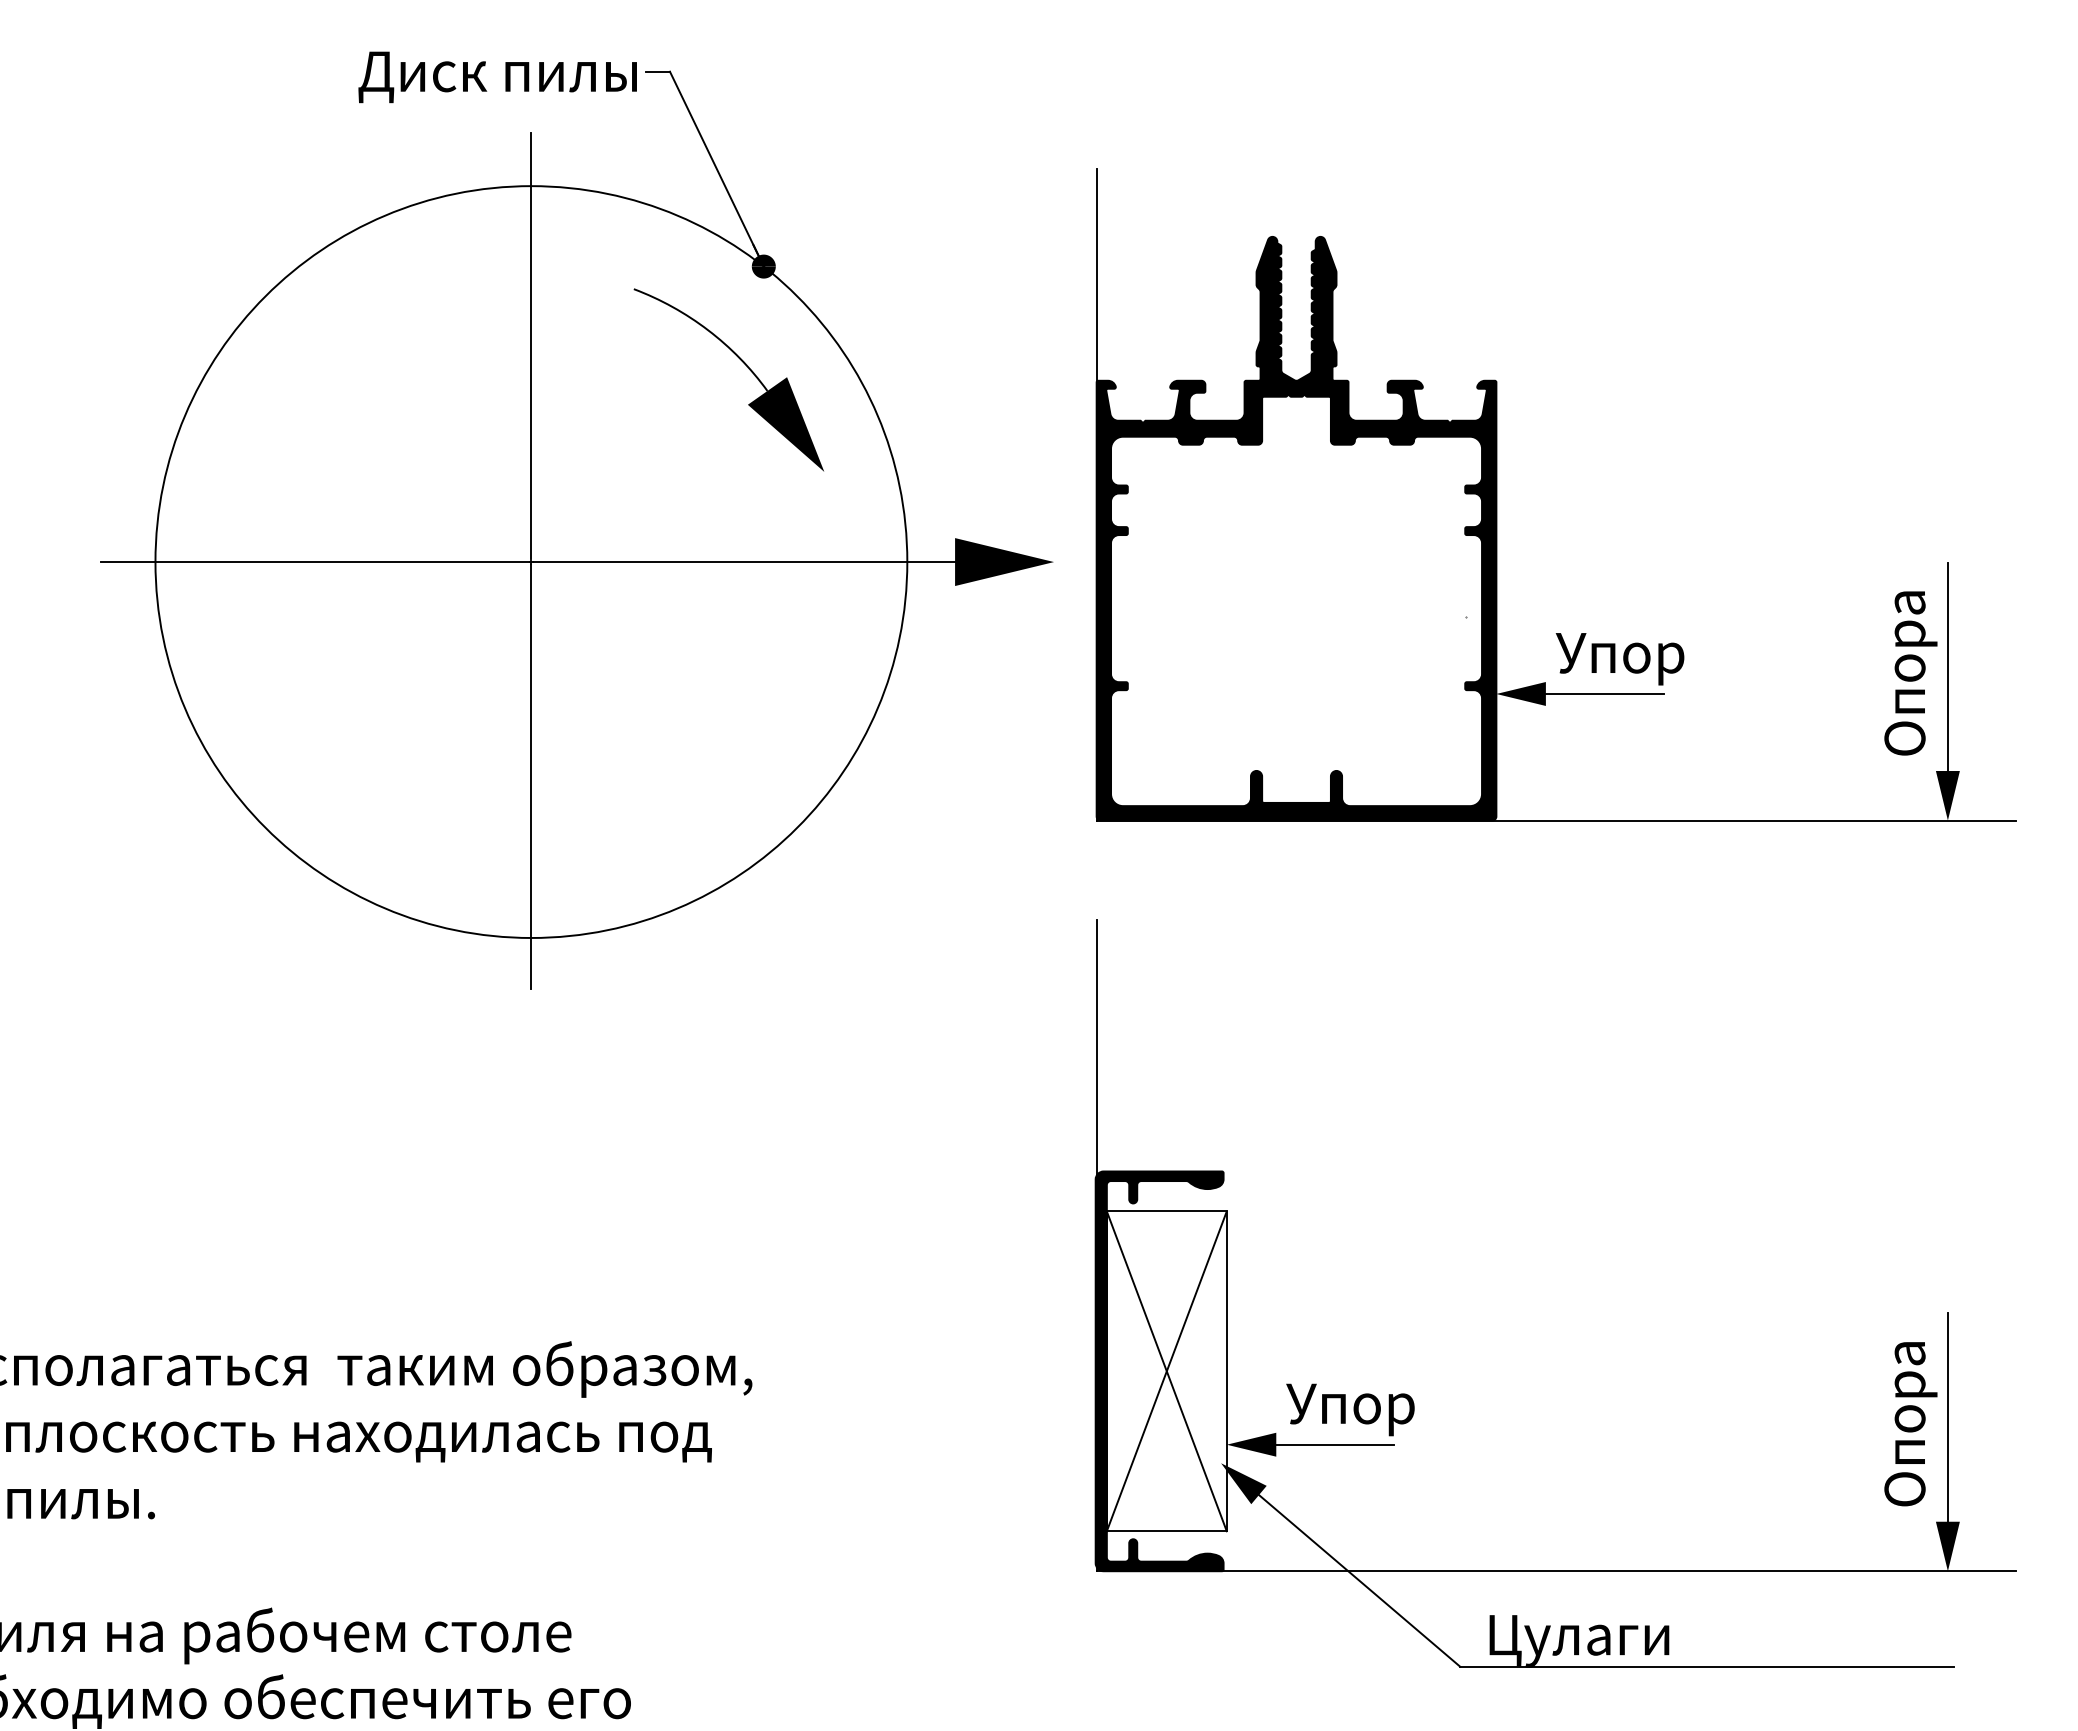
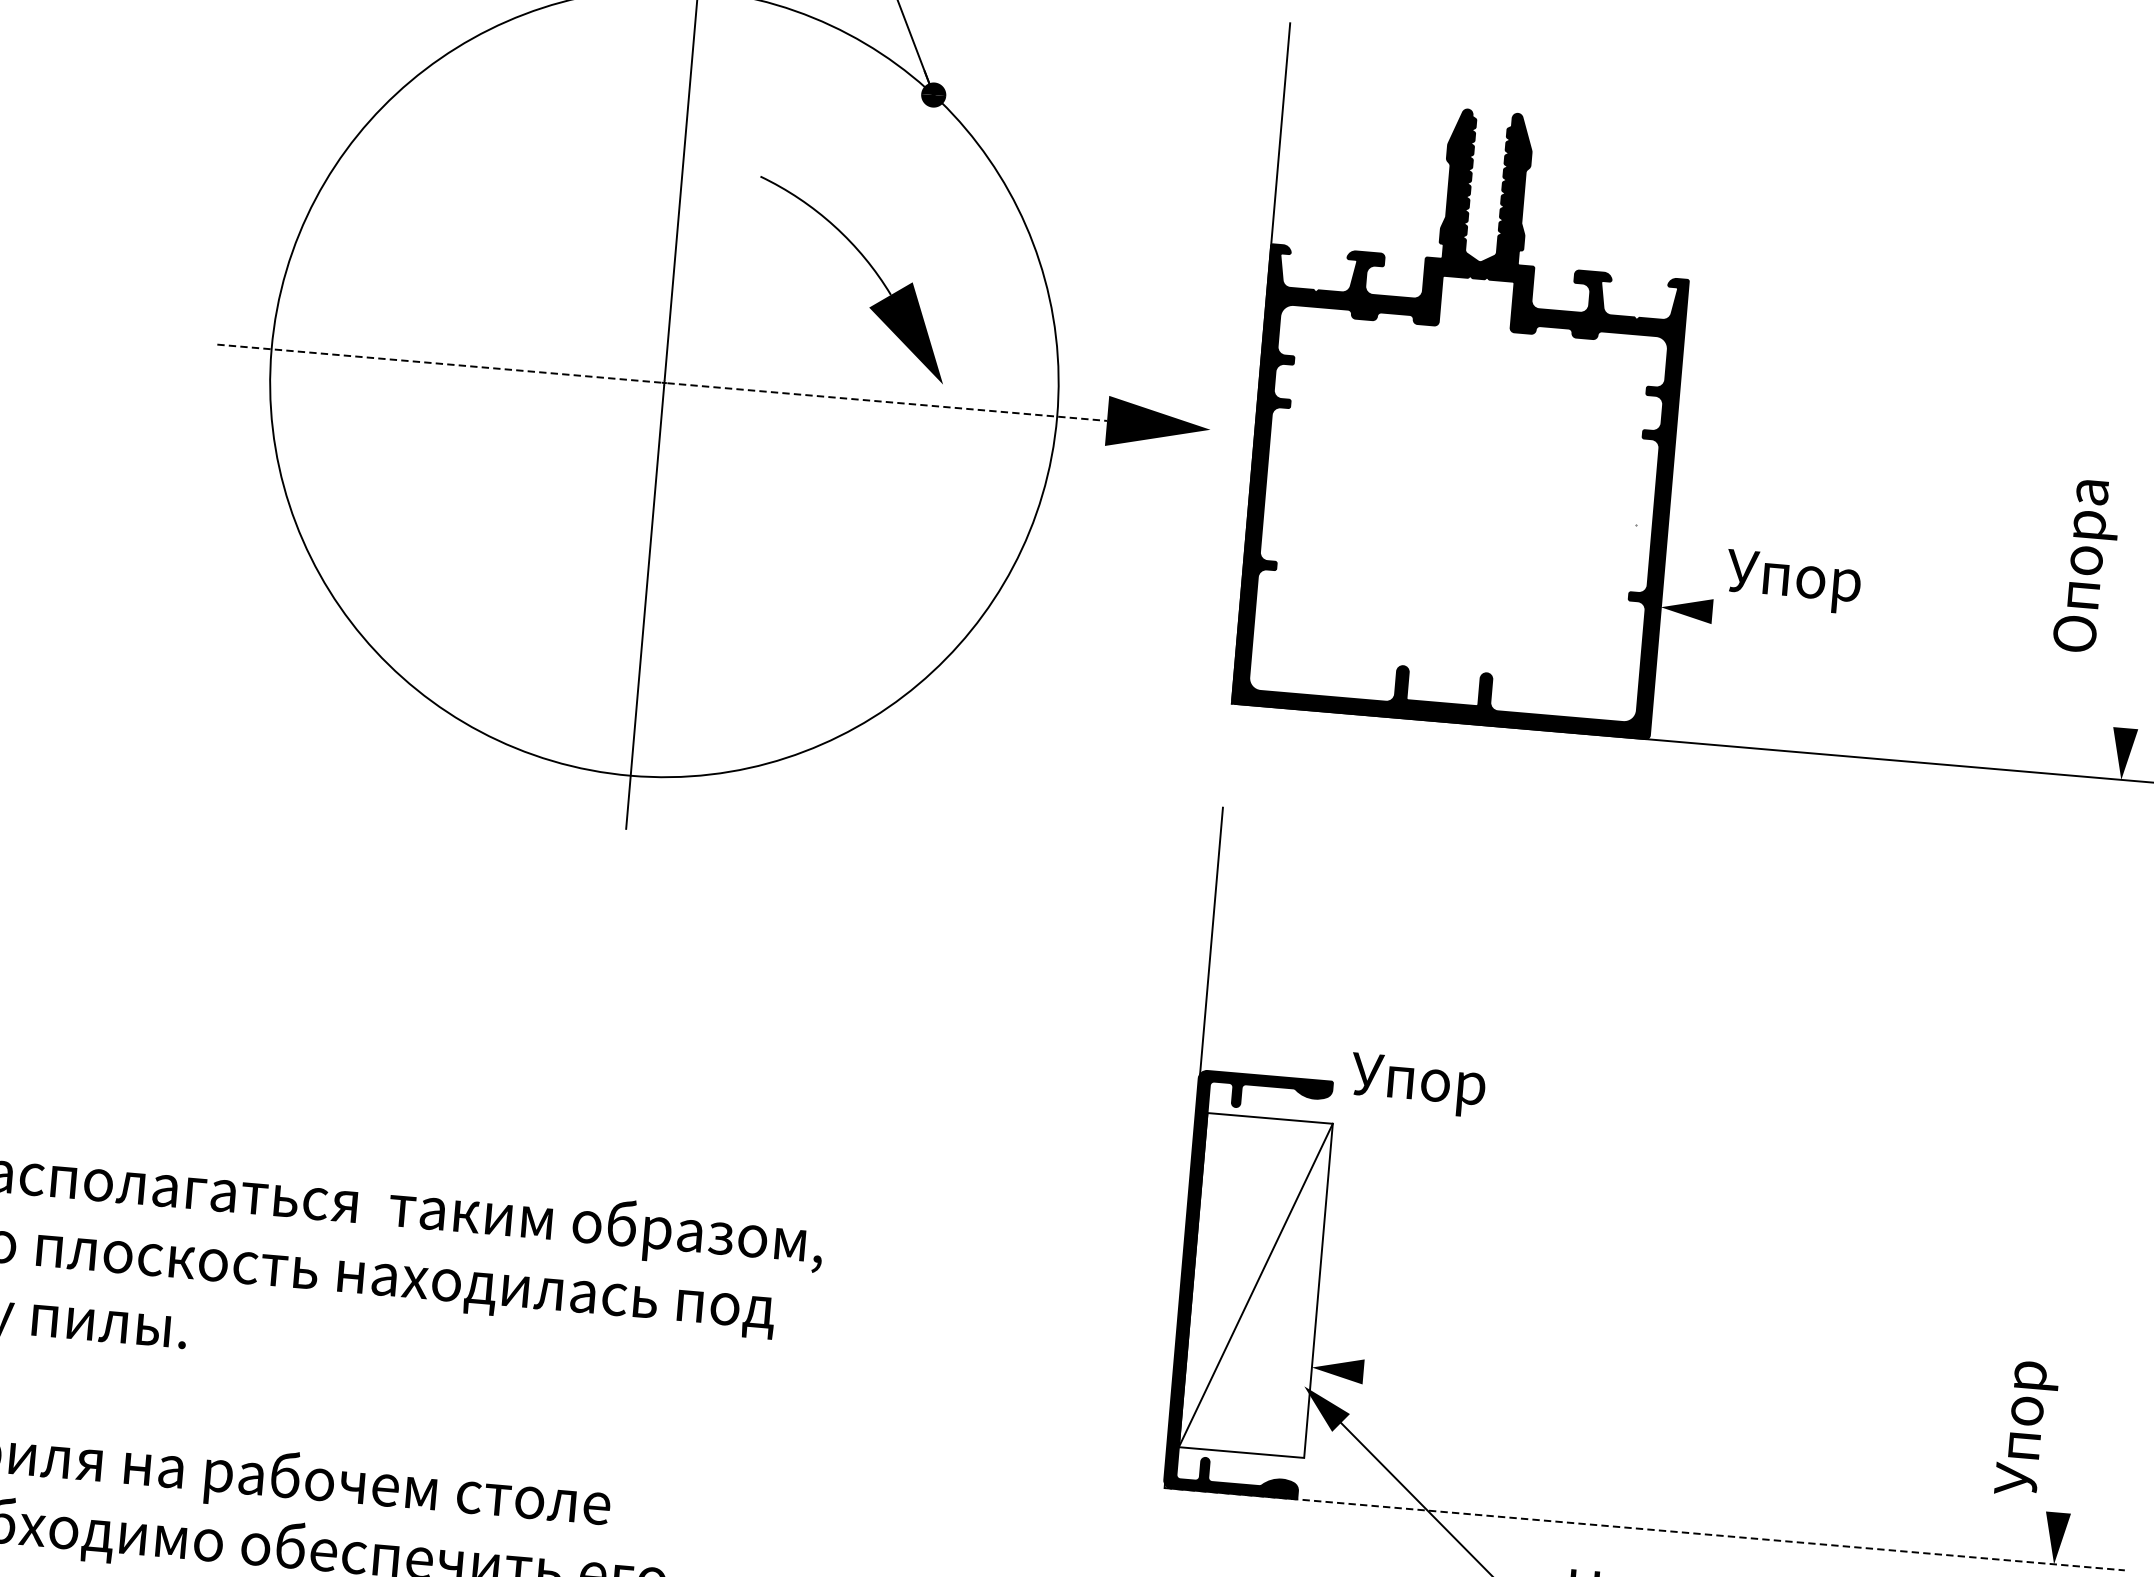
part: (743, 363) -> (868, 264), moved
line: (314, 562) -> (437, 363), solid -> dashed
line: (745, 562) -> (888, 402), solid -> dashed
line: (1947, 666) -> (2134, 618), removed
text: (1910, 673) -> (2086, 566), moved
line: (1604, 693) -> (1773, 616), removed
line: (1166, 1371) -> (1255, 1285), removed
text: (1350, 1409) -> (1417, 1084), moved
line: (1947, 1417) -> (2067, 1403), removed
text: (1910, 1425) -> (2028, 1408), Опора -> Упор
line: (1335, 1444) -> (1425, 1377), removed
line: (1556, 1571) -> (1645, 1529), solid -> dashed

